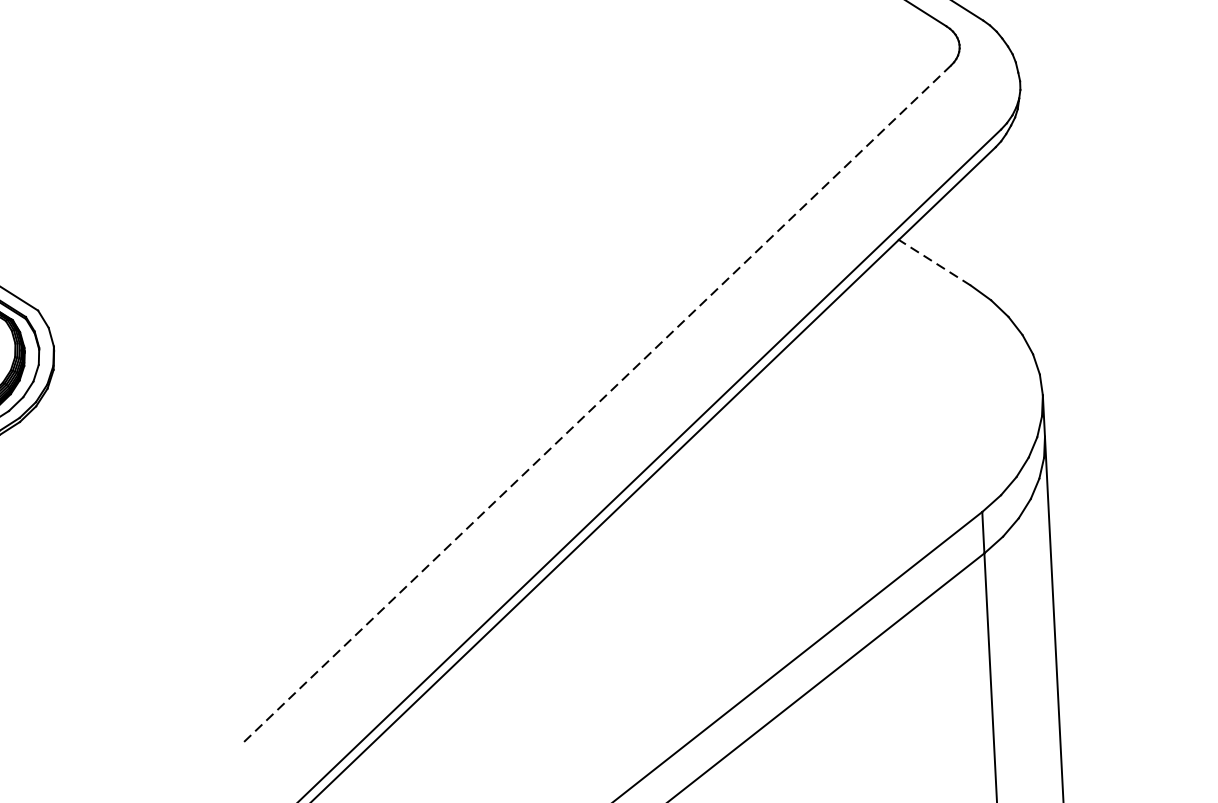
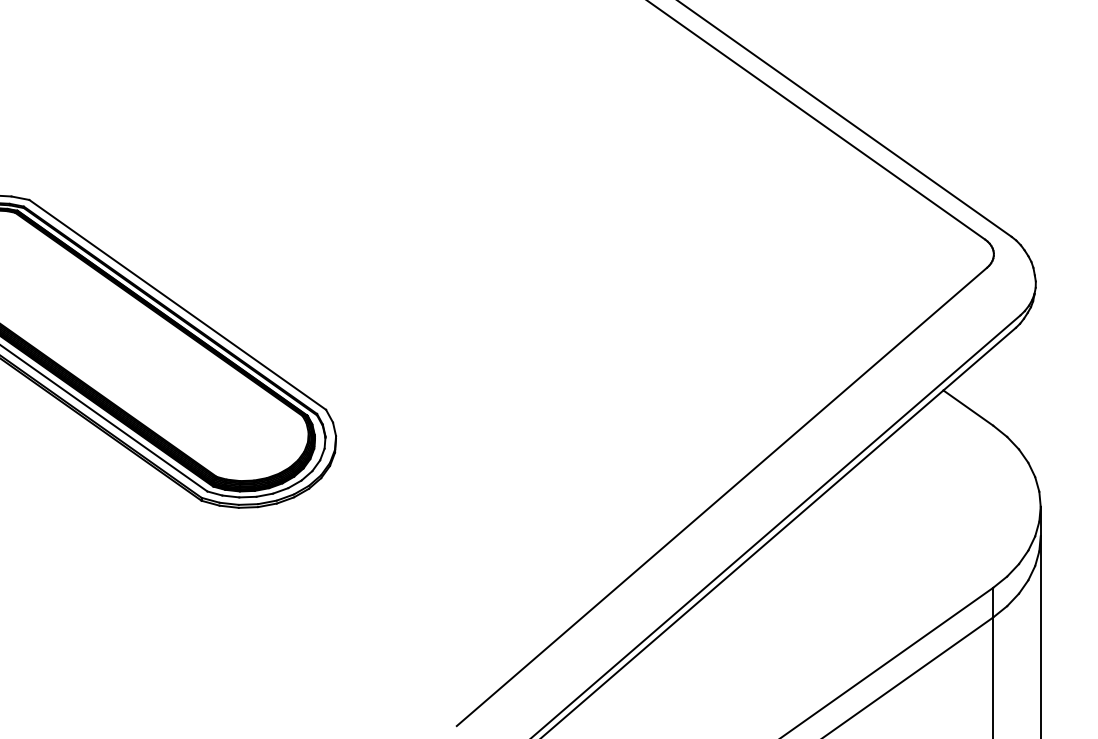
line: (933, 261) -> (967, 407), dashed -> solid
line: (597, 403) -> (722, 496), dashed -> solid

